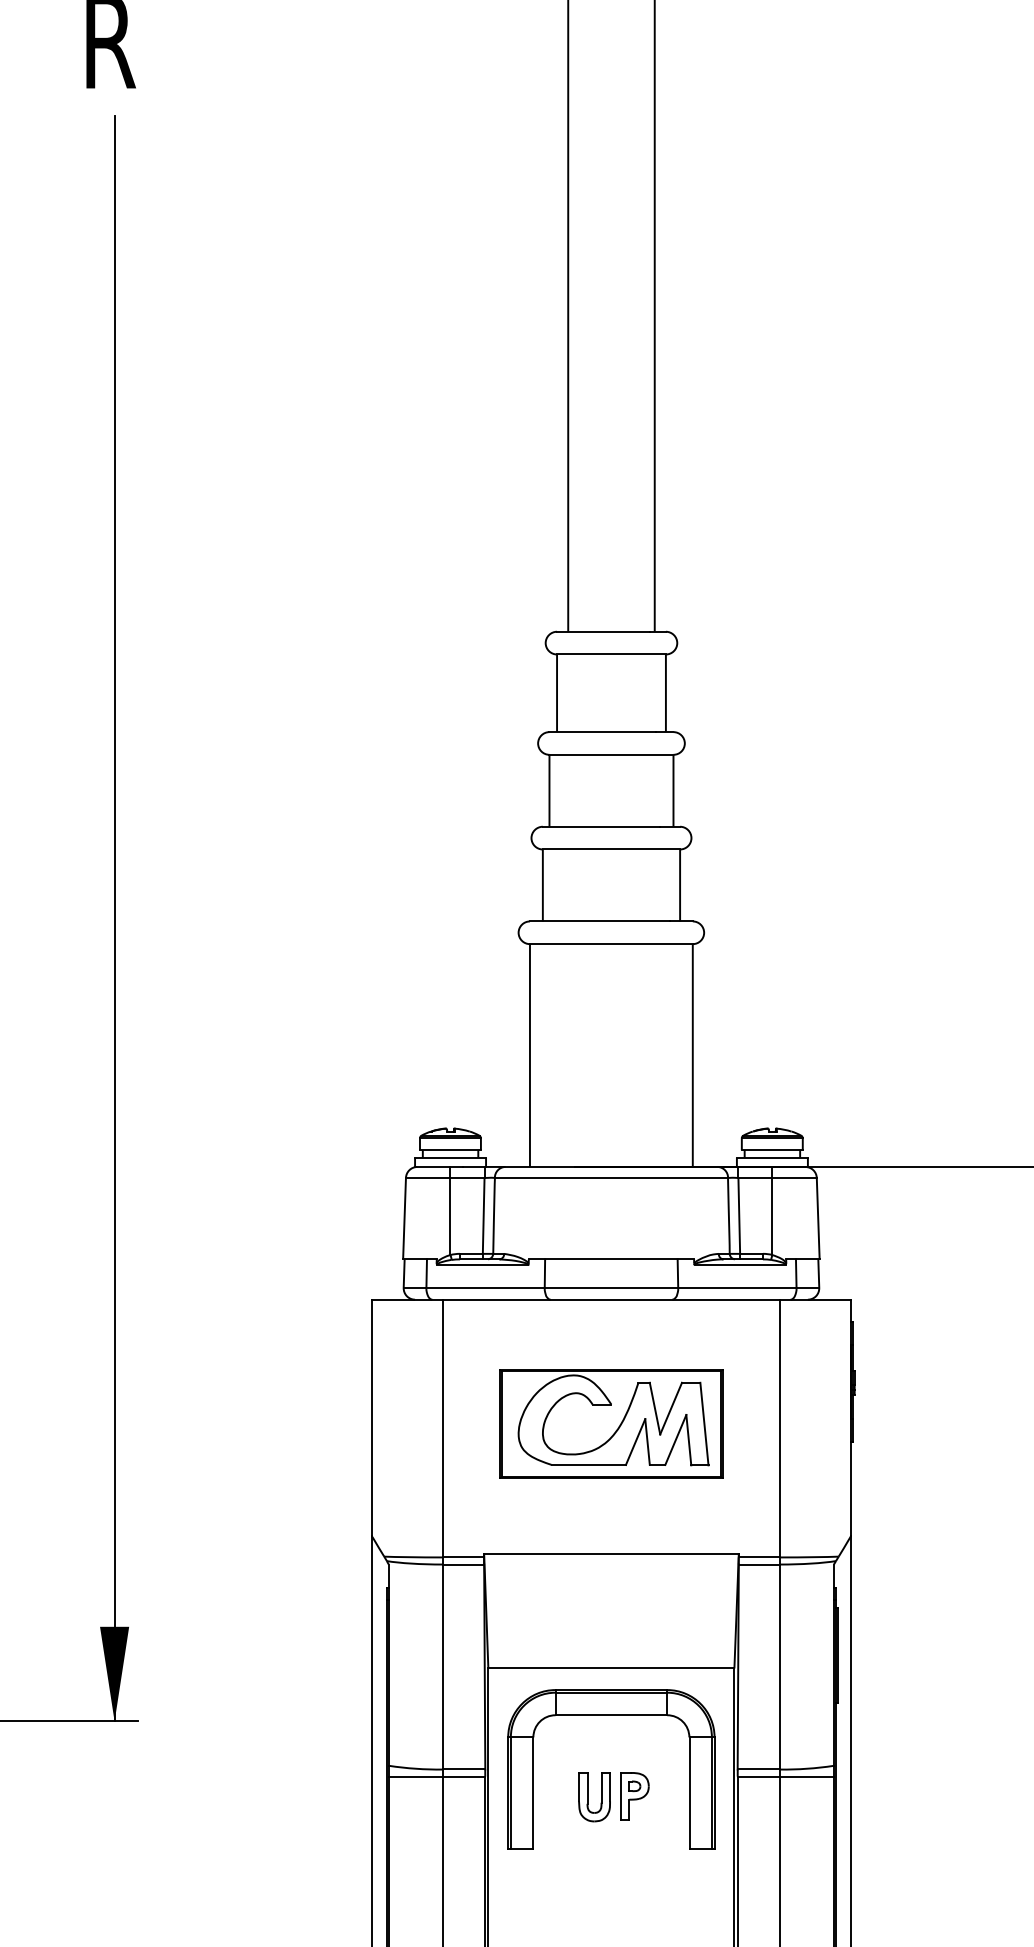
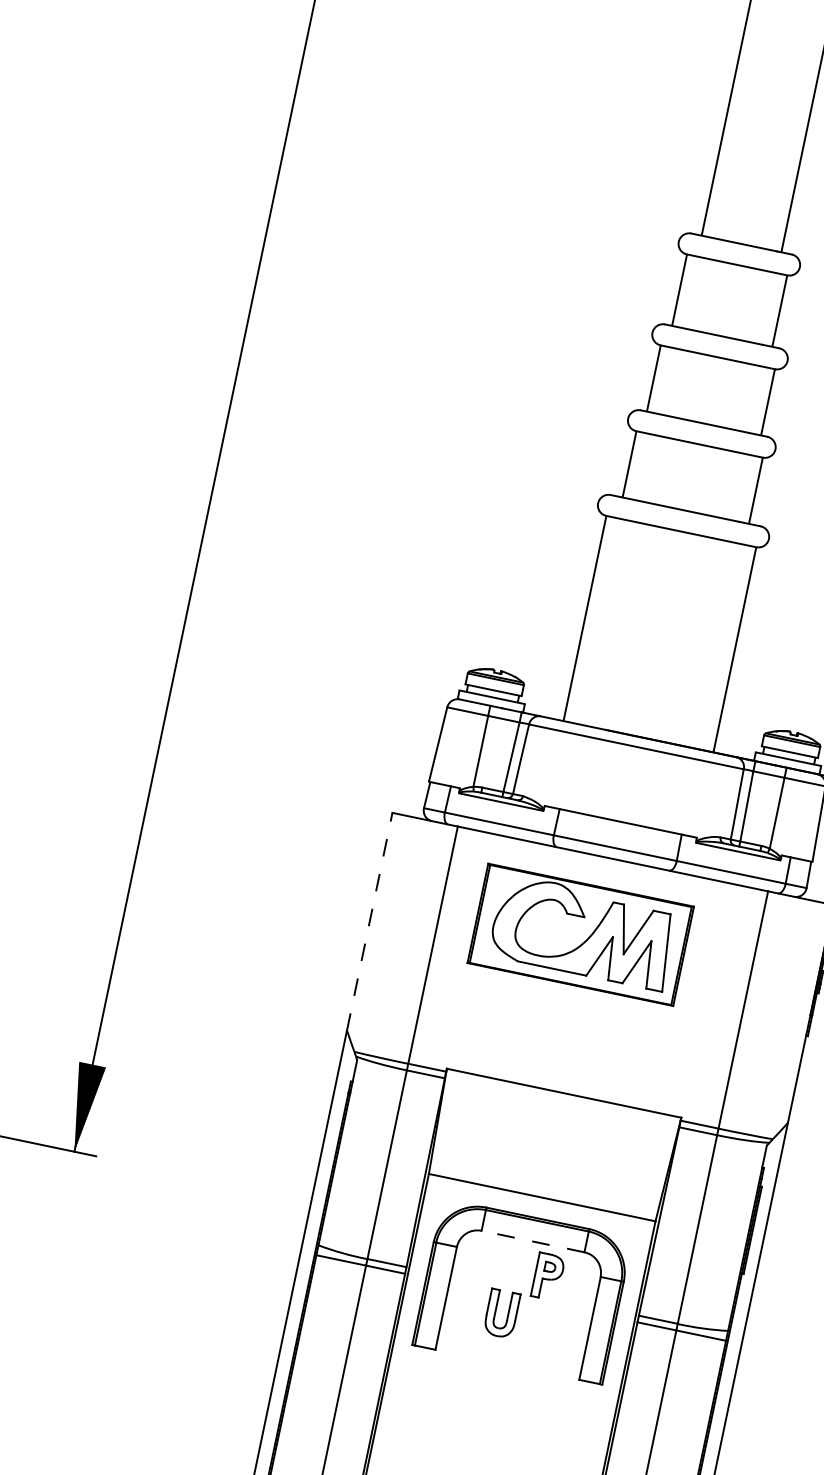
line: (371, 1417) -> (369, 921), solid -> dashed
part: (611, 1423) -> (580, 934), moved
line: (611, 1715) -> (533, 1241), solid -> dashed
part: (634, 1796) -> (547, 1276), moved

